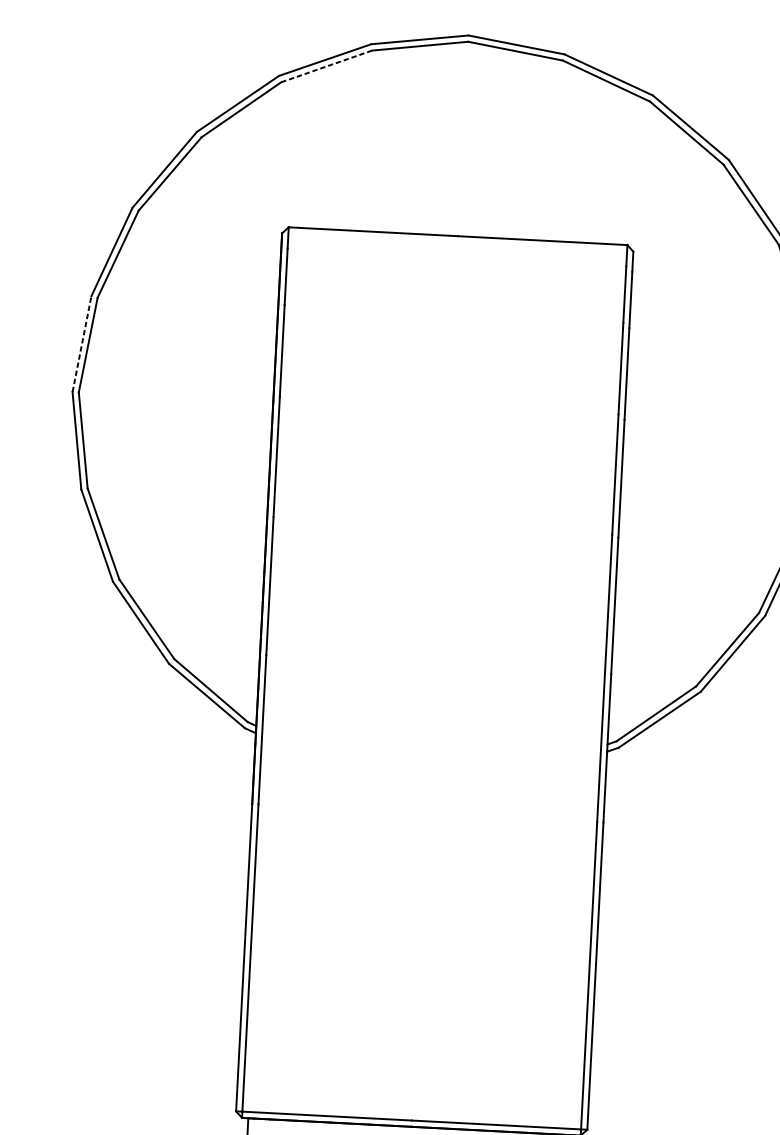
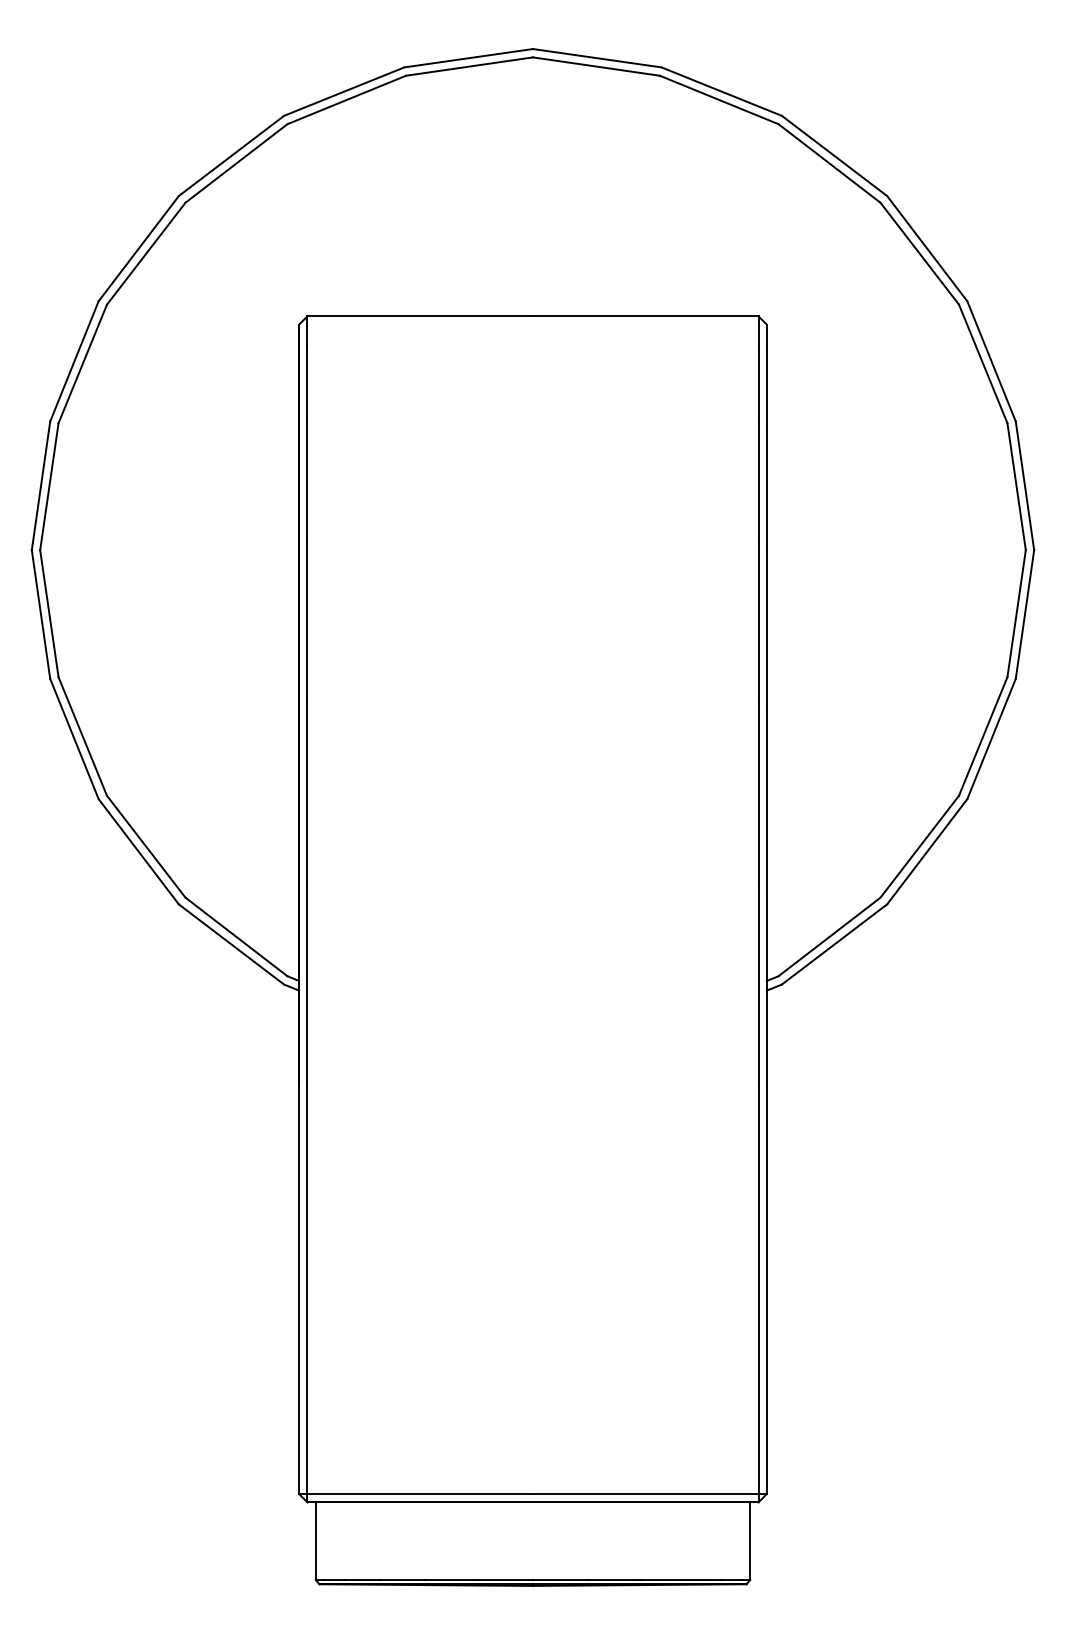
line: (327, 66) -> (347, 99), dashed -> solid
line: (82, 343) -> (41, 485), dashed -> solid

